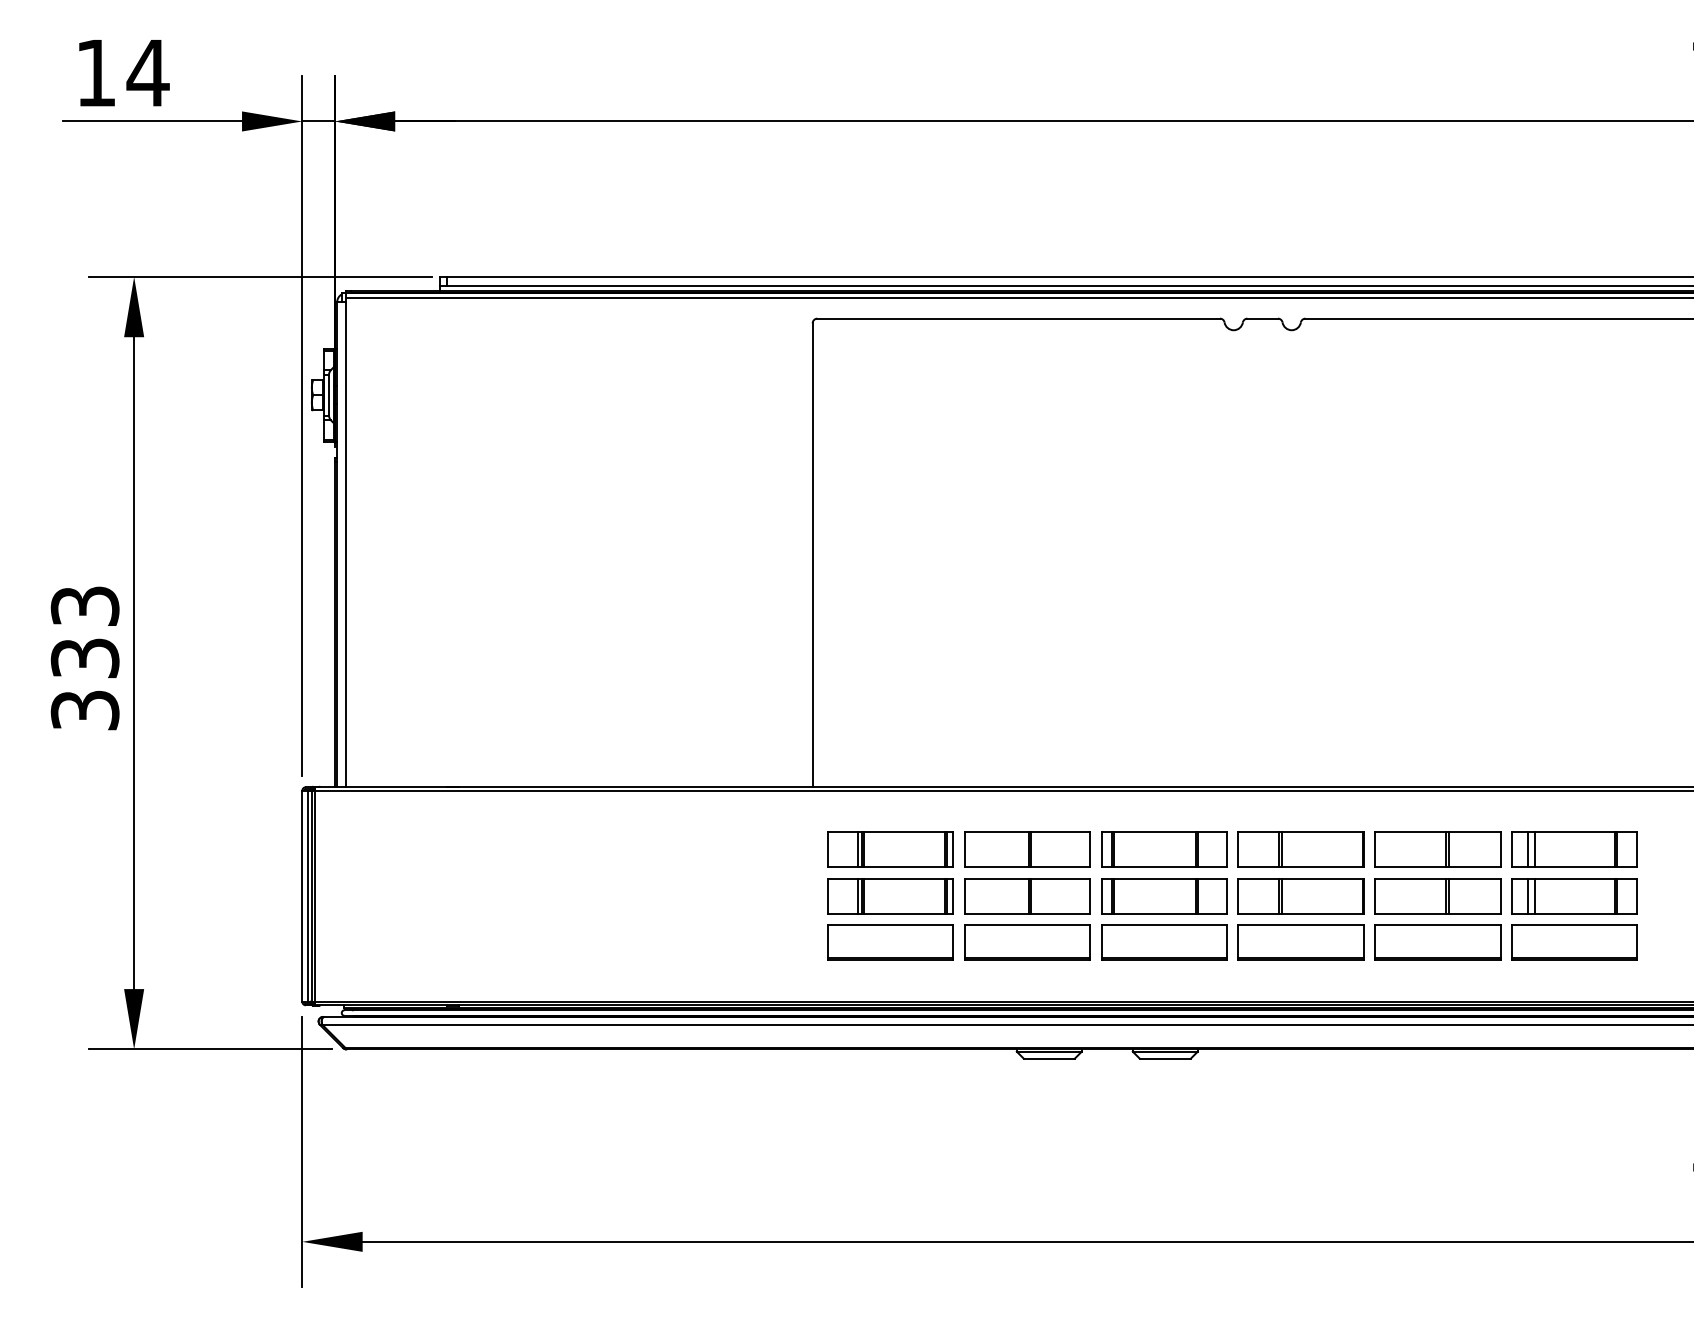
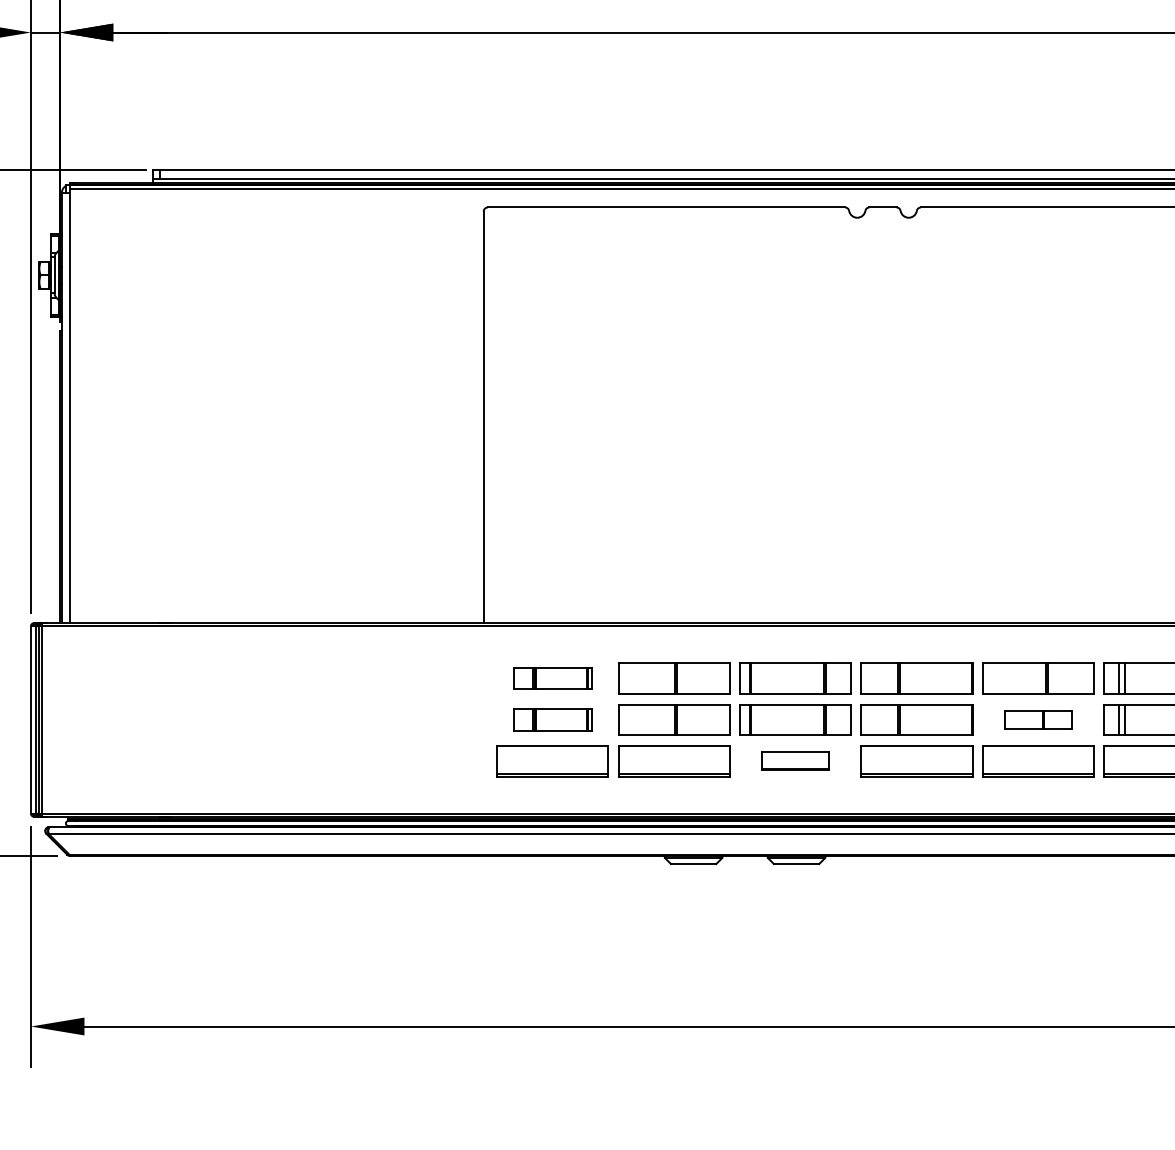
part: (890, 849) -> (552, 678), size x0.7
part: (890, 896) -> (552, 720), size x0.7
part: (1437, 896) -> (1038, 720), size x0.6
part: (1164, 942) -> (795, 760), size x0.6

